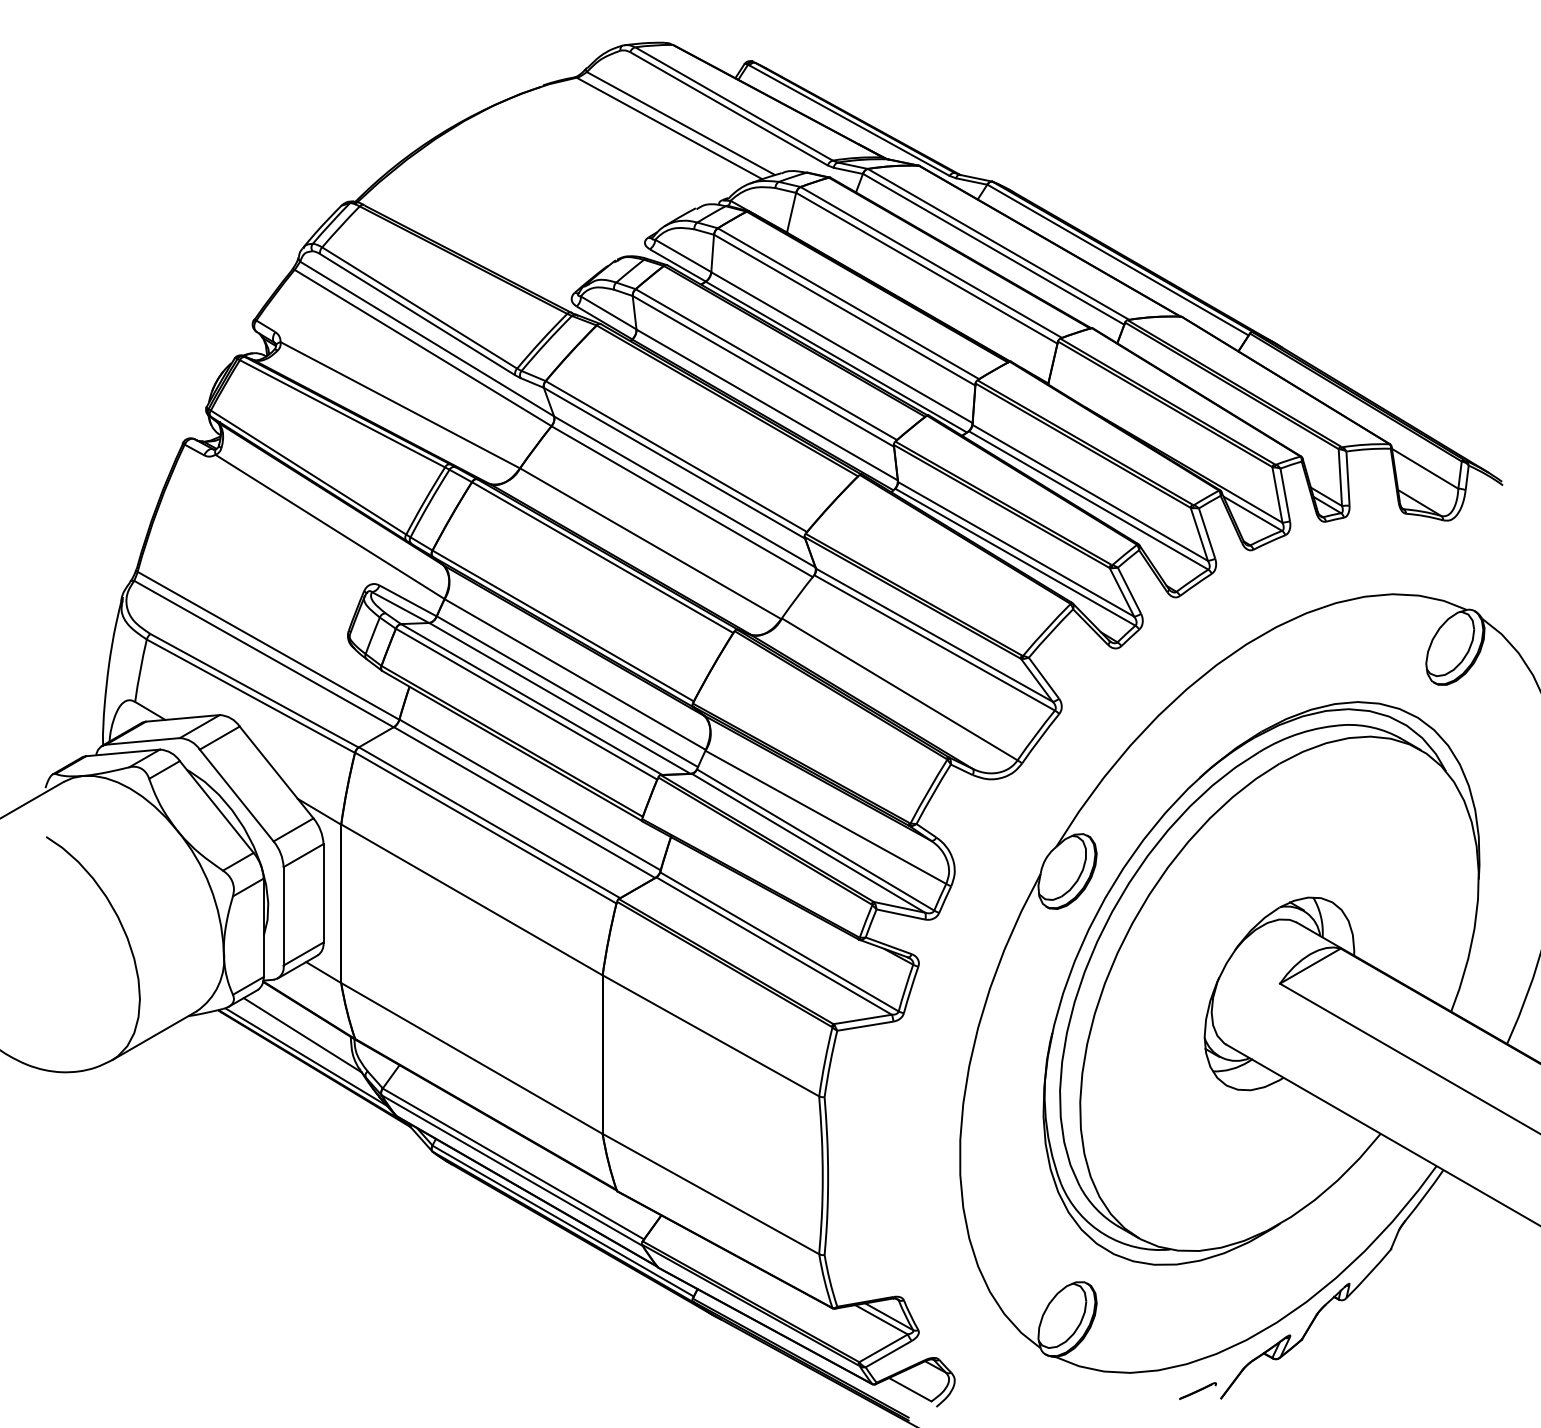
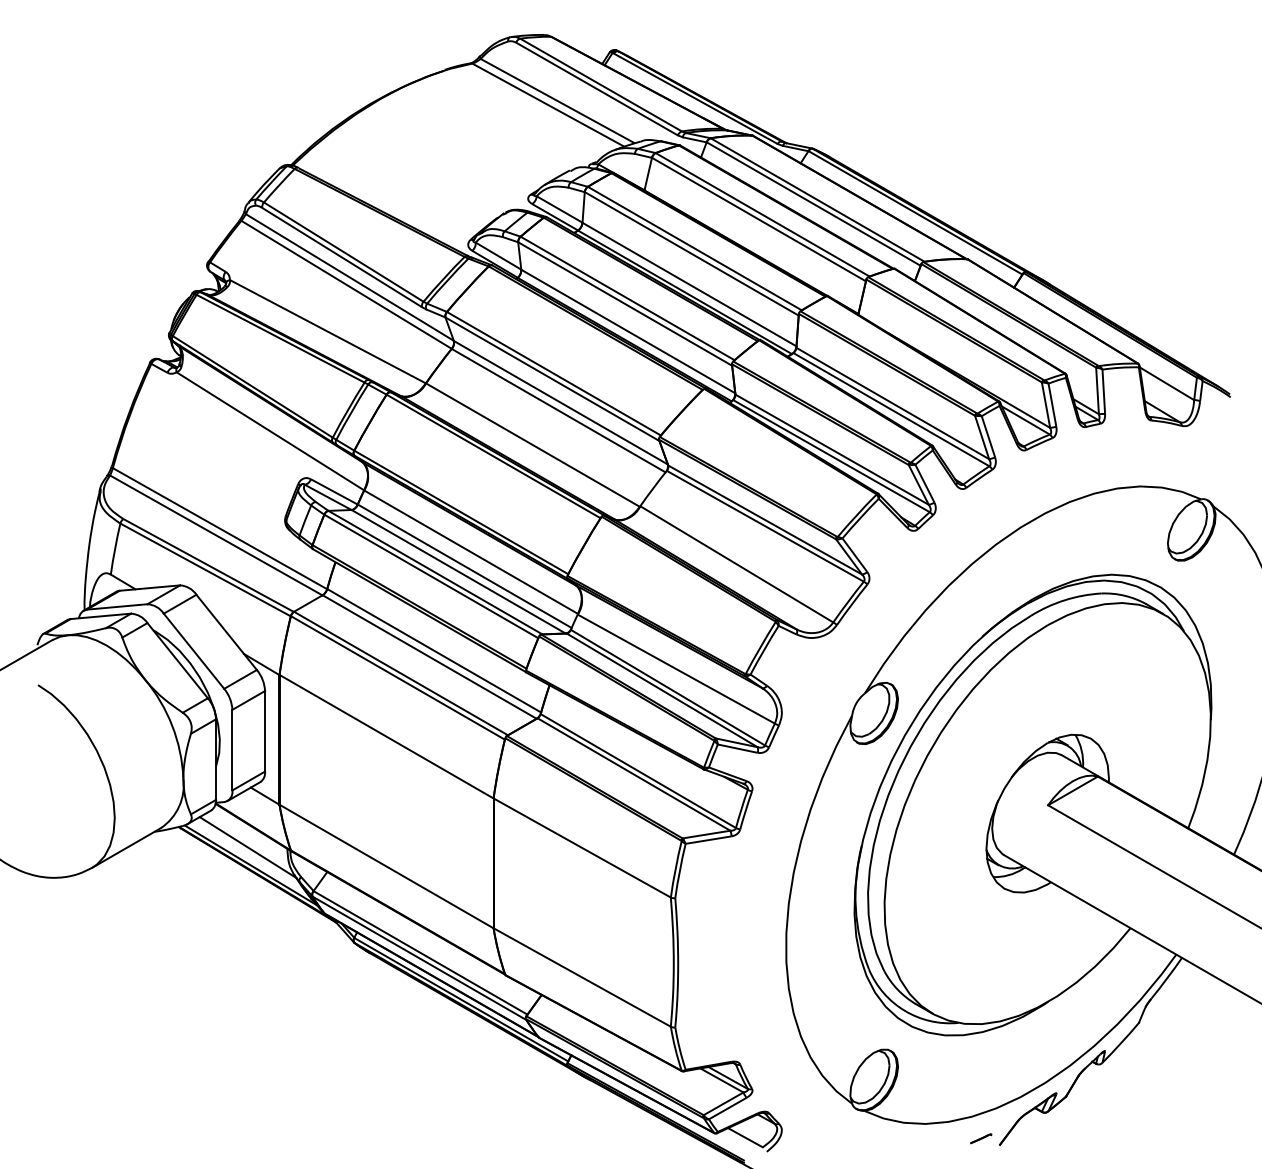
part: (1197, 1390) -> (980, 1138), size x0.7

